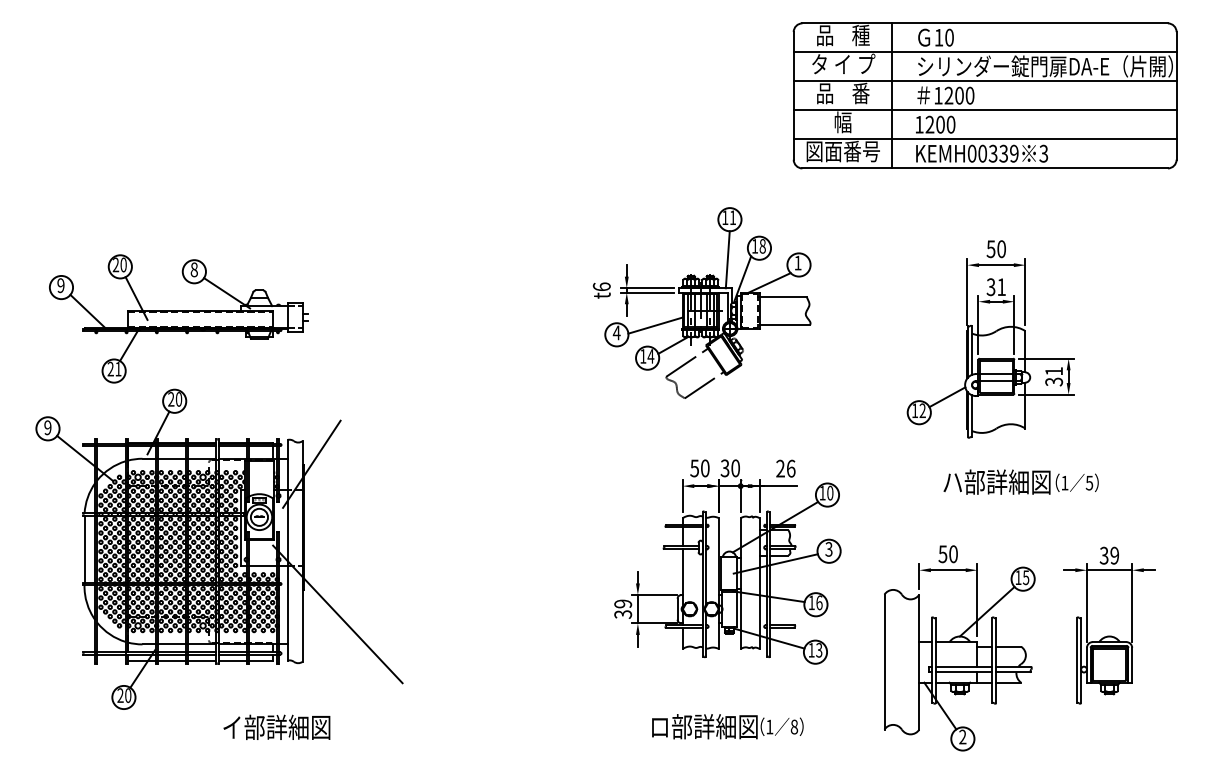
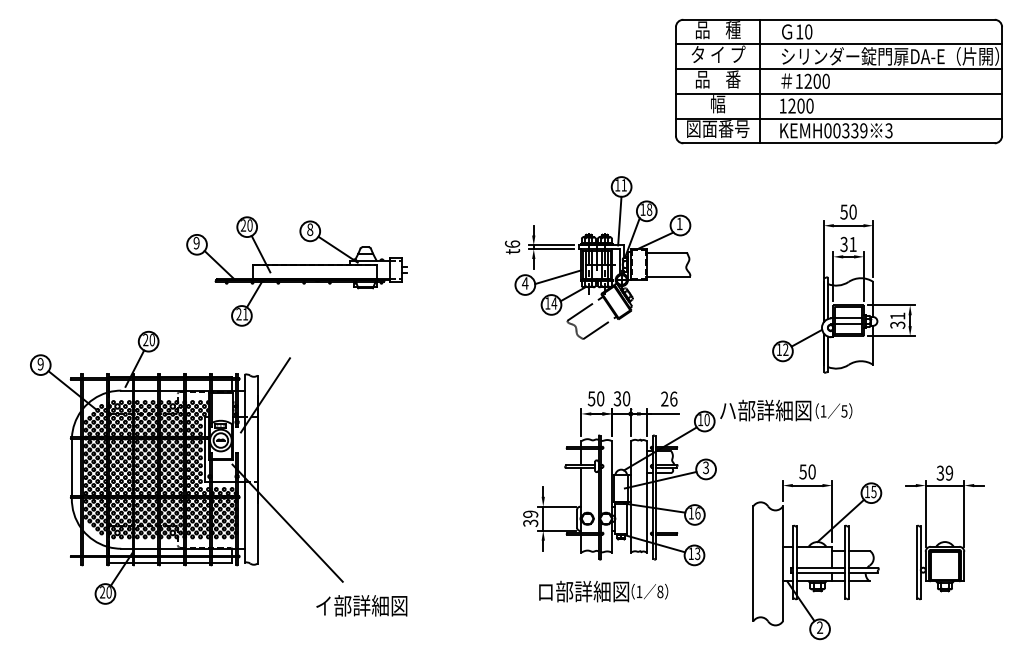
part: (178, 318) -> (296, 271), moved
text: (1020, 481) -> (785, 409), moved
text: (276, 726) -> (361, 605), moved
text: (727, 726) -> (603, 591), moved

